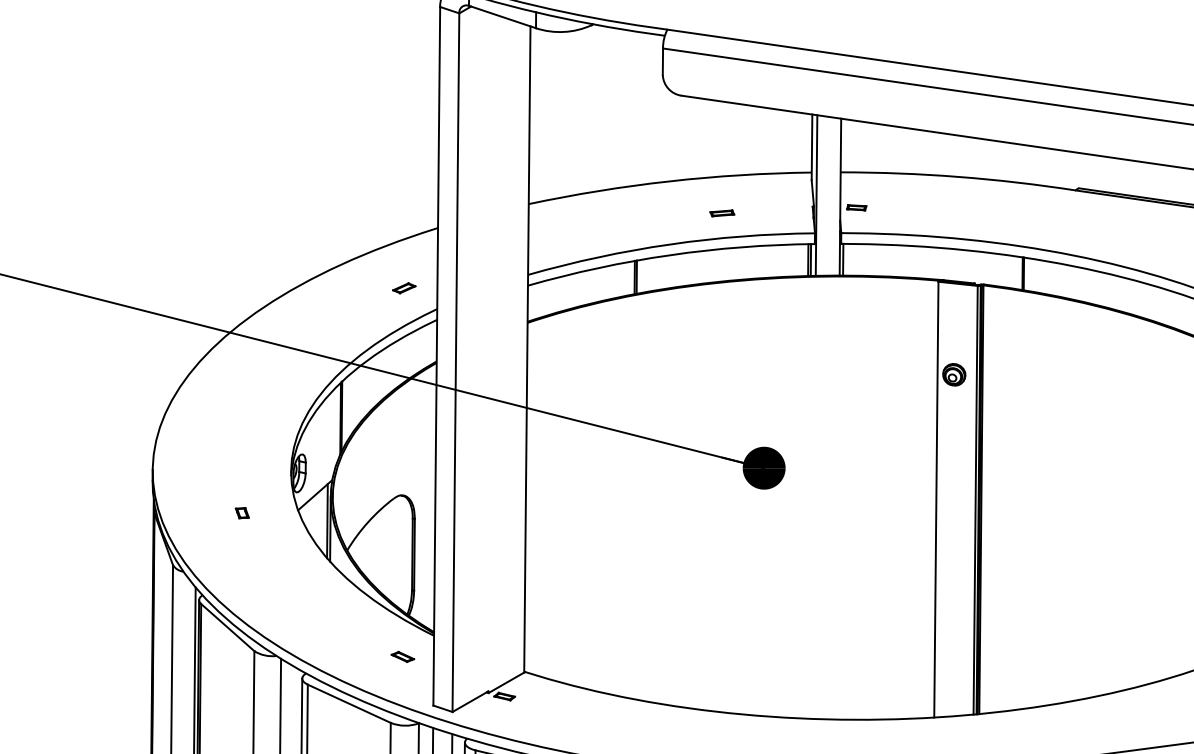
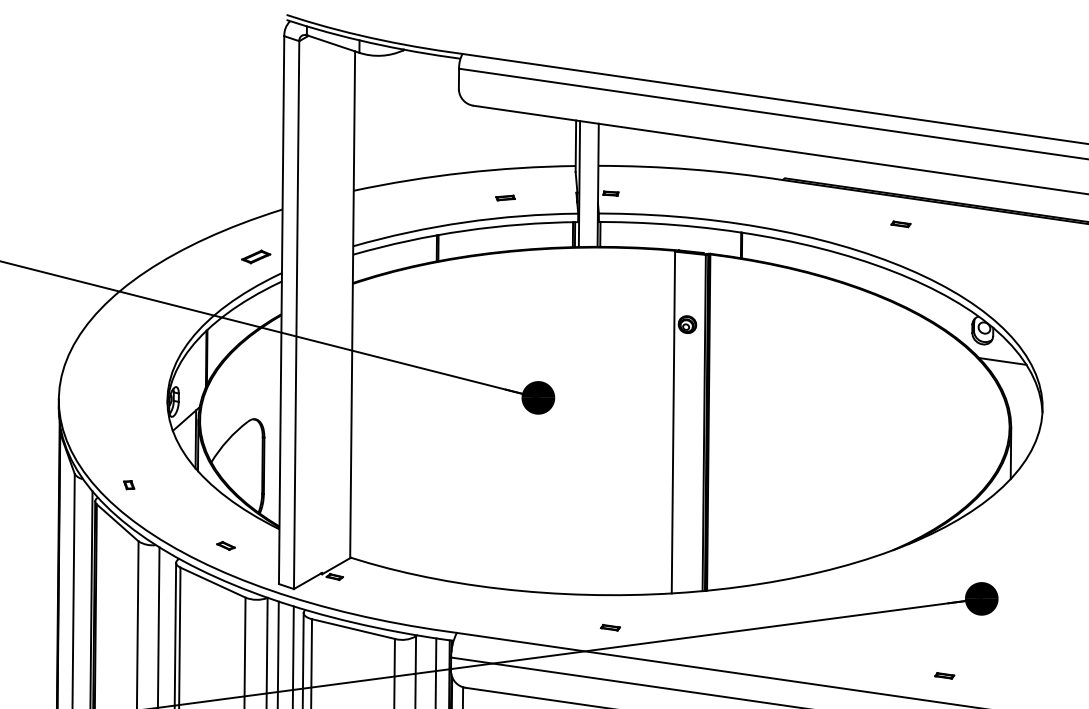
part: (403, 287) -> (255, 256), size x1.6
part: (242, 513) -> (129, 485), moved
part: (402, 656) -> (225, 545), moved

